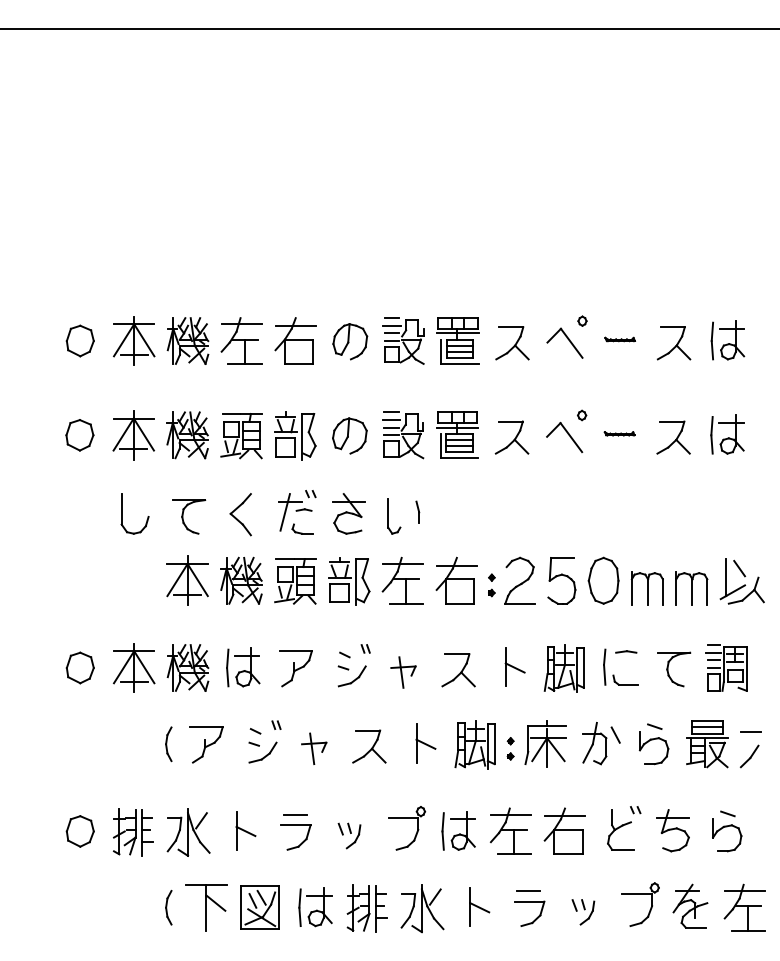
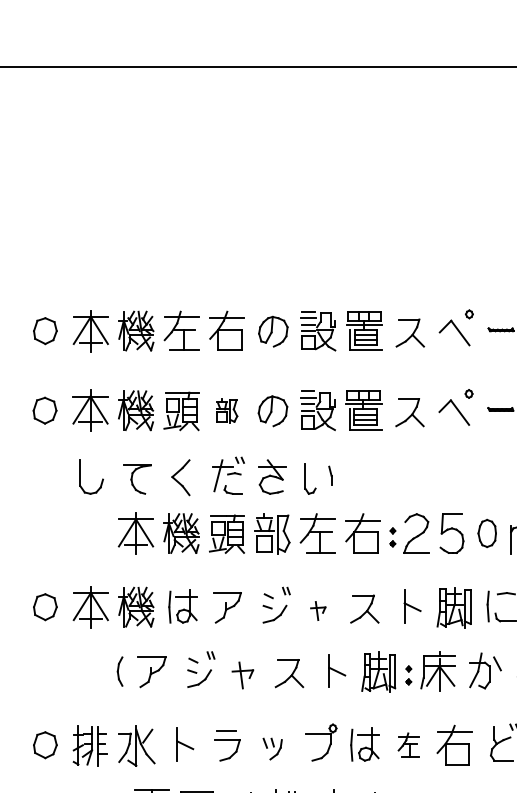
part: (295, 435) -> (227, 410), size x0.6
part: (603, 580) -> (487, 533), size x0.7
part: (403, 672) -> (318, 611), size x0.7
part: (510, 830) -> (408, 744), size x0.6

